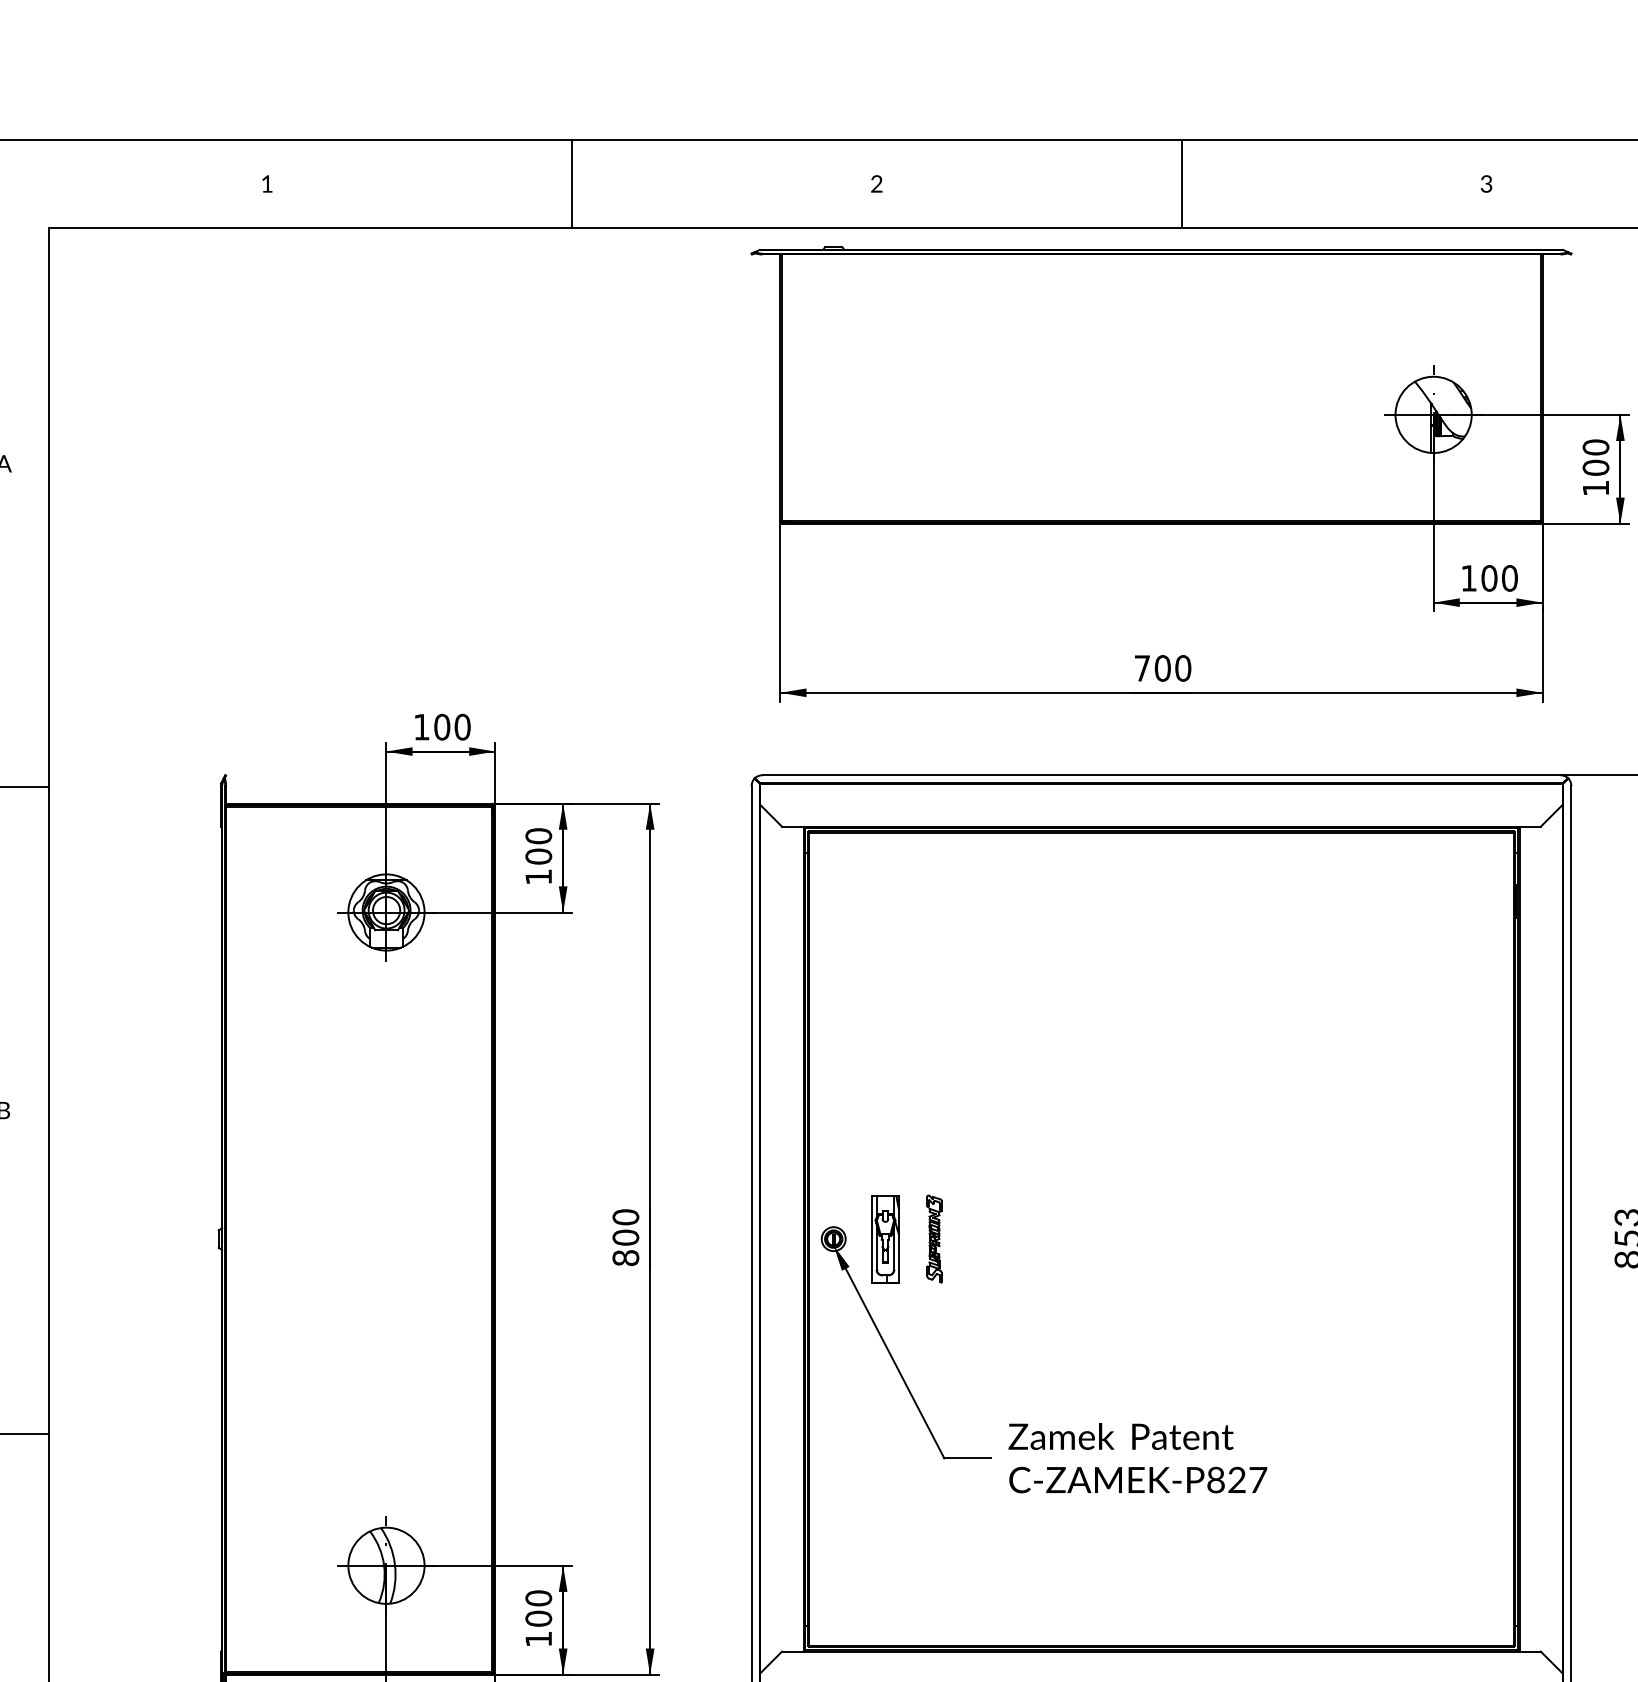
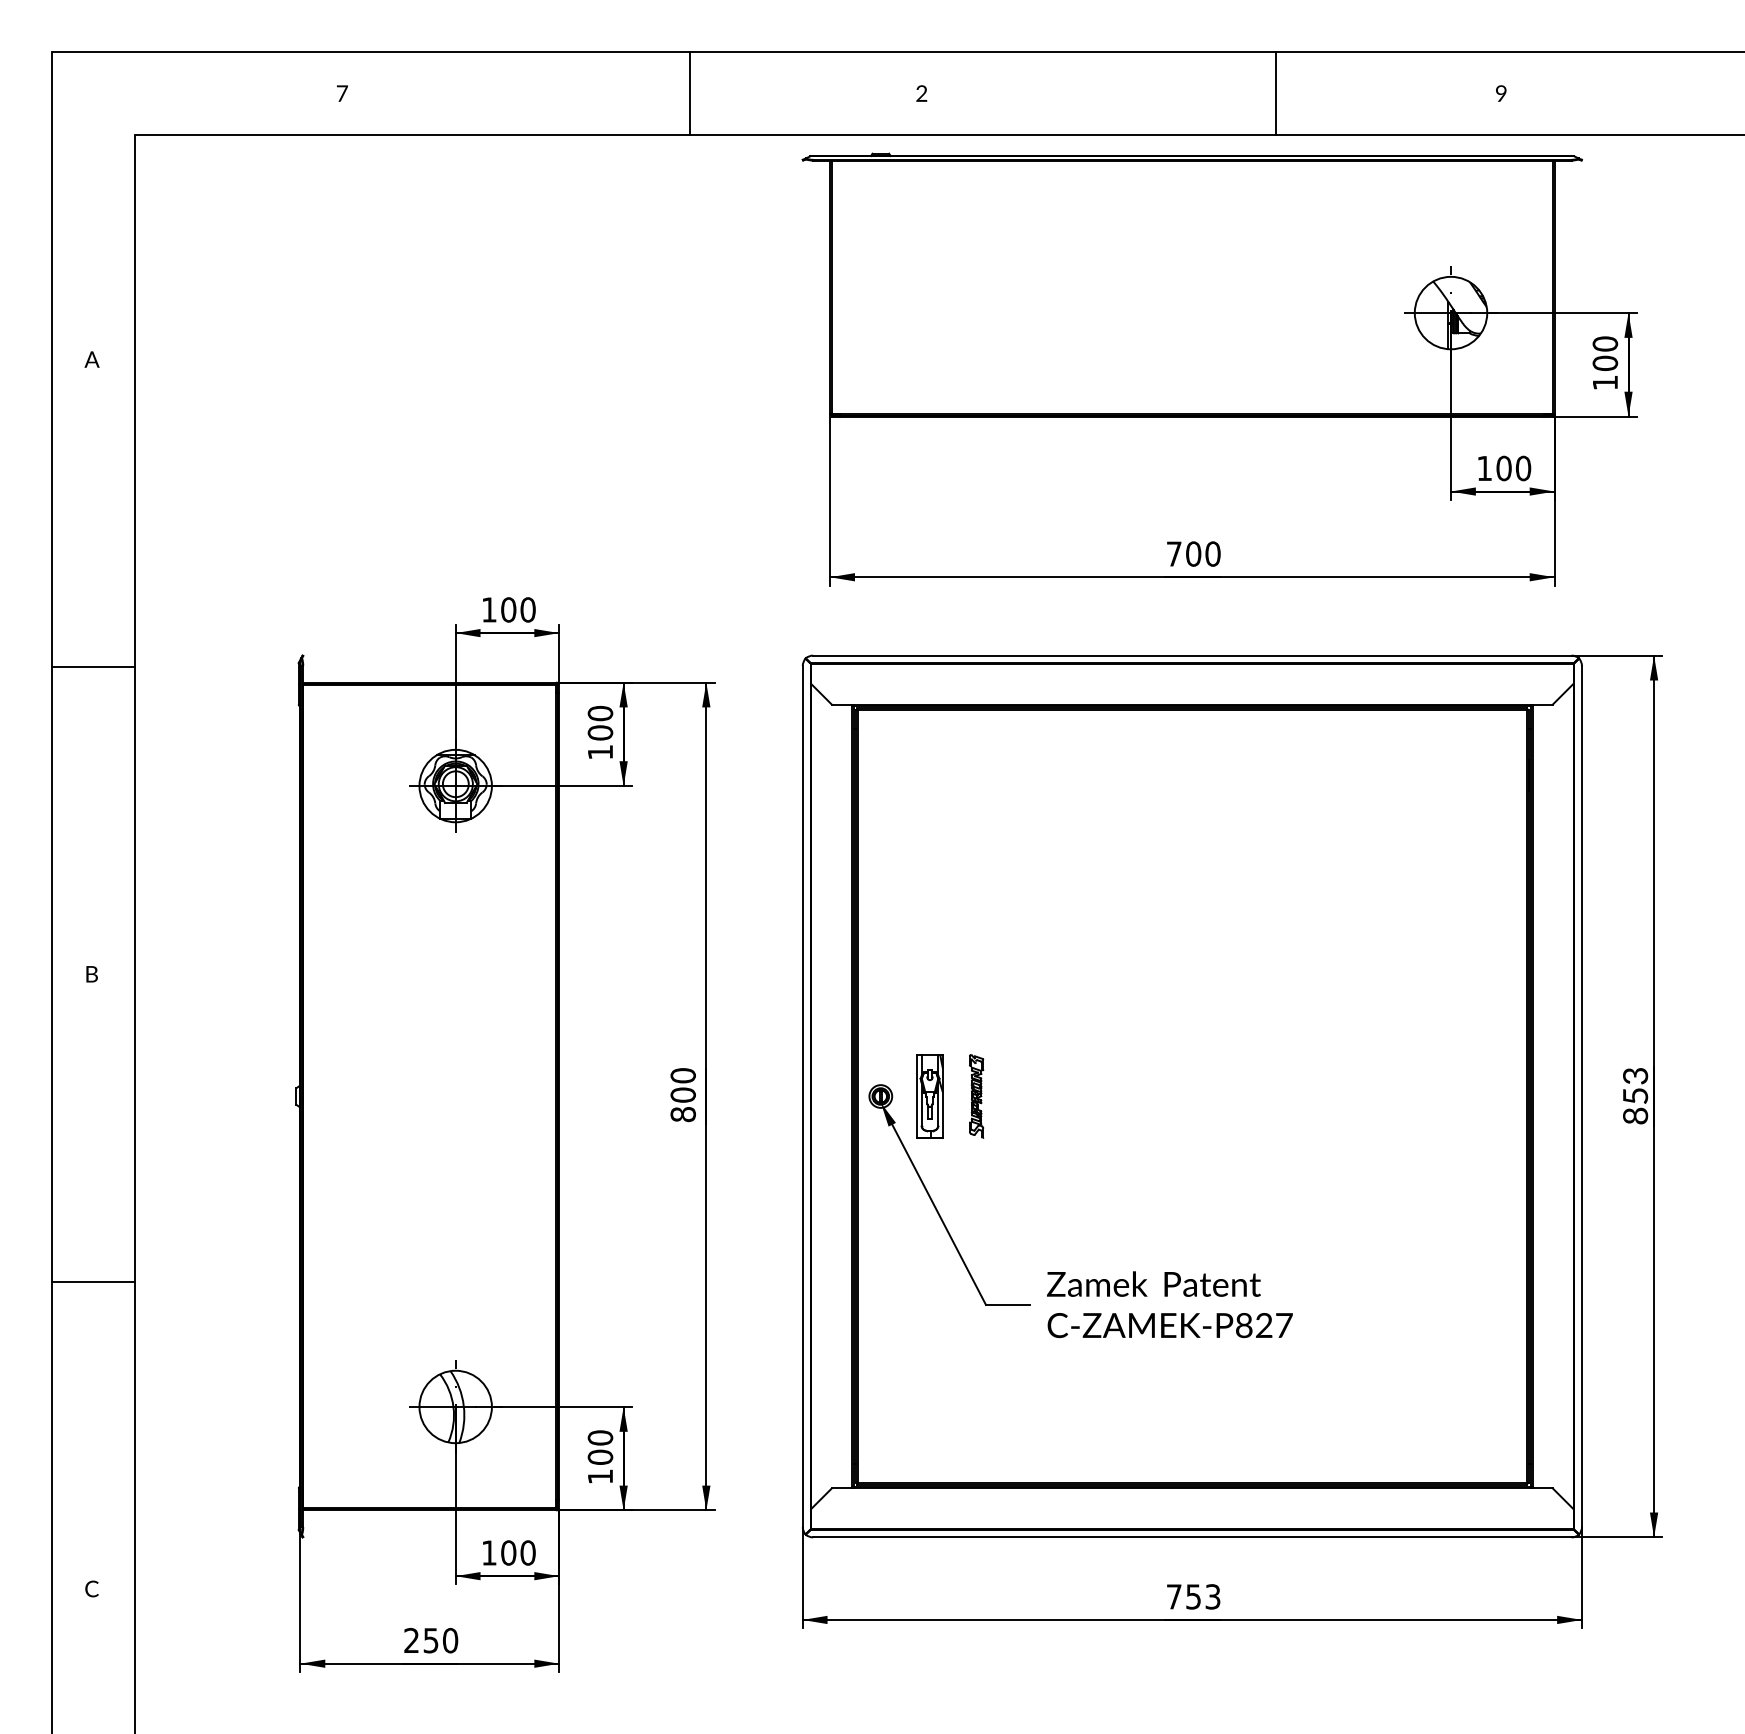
text: (266, 183) -> (341, 93), 1 -> 7
line: (571, 183) -> (689, 93), moved
line: (1181, 183) -> (1276, 93), moved
text: (1486, 183) -> (1501, 93), 3 -> 9

